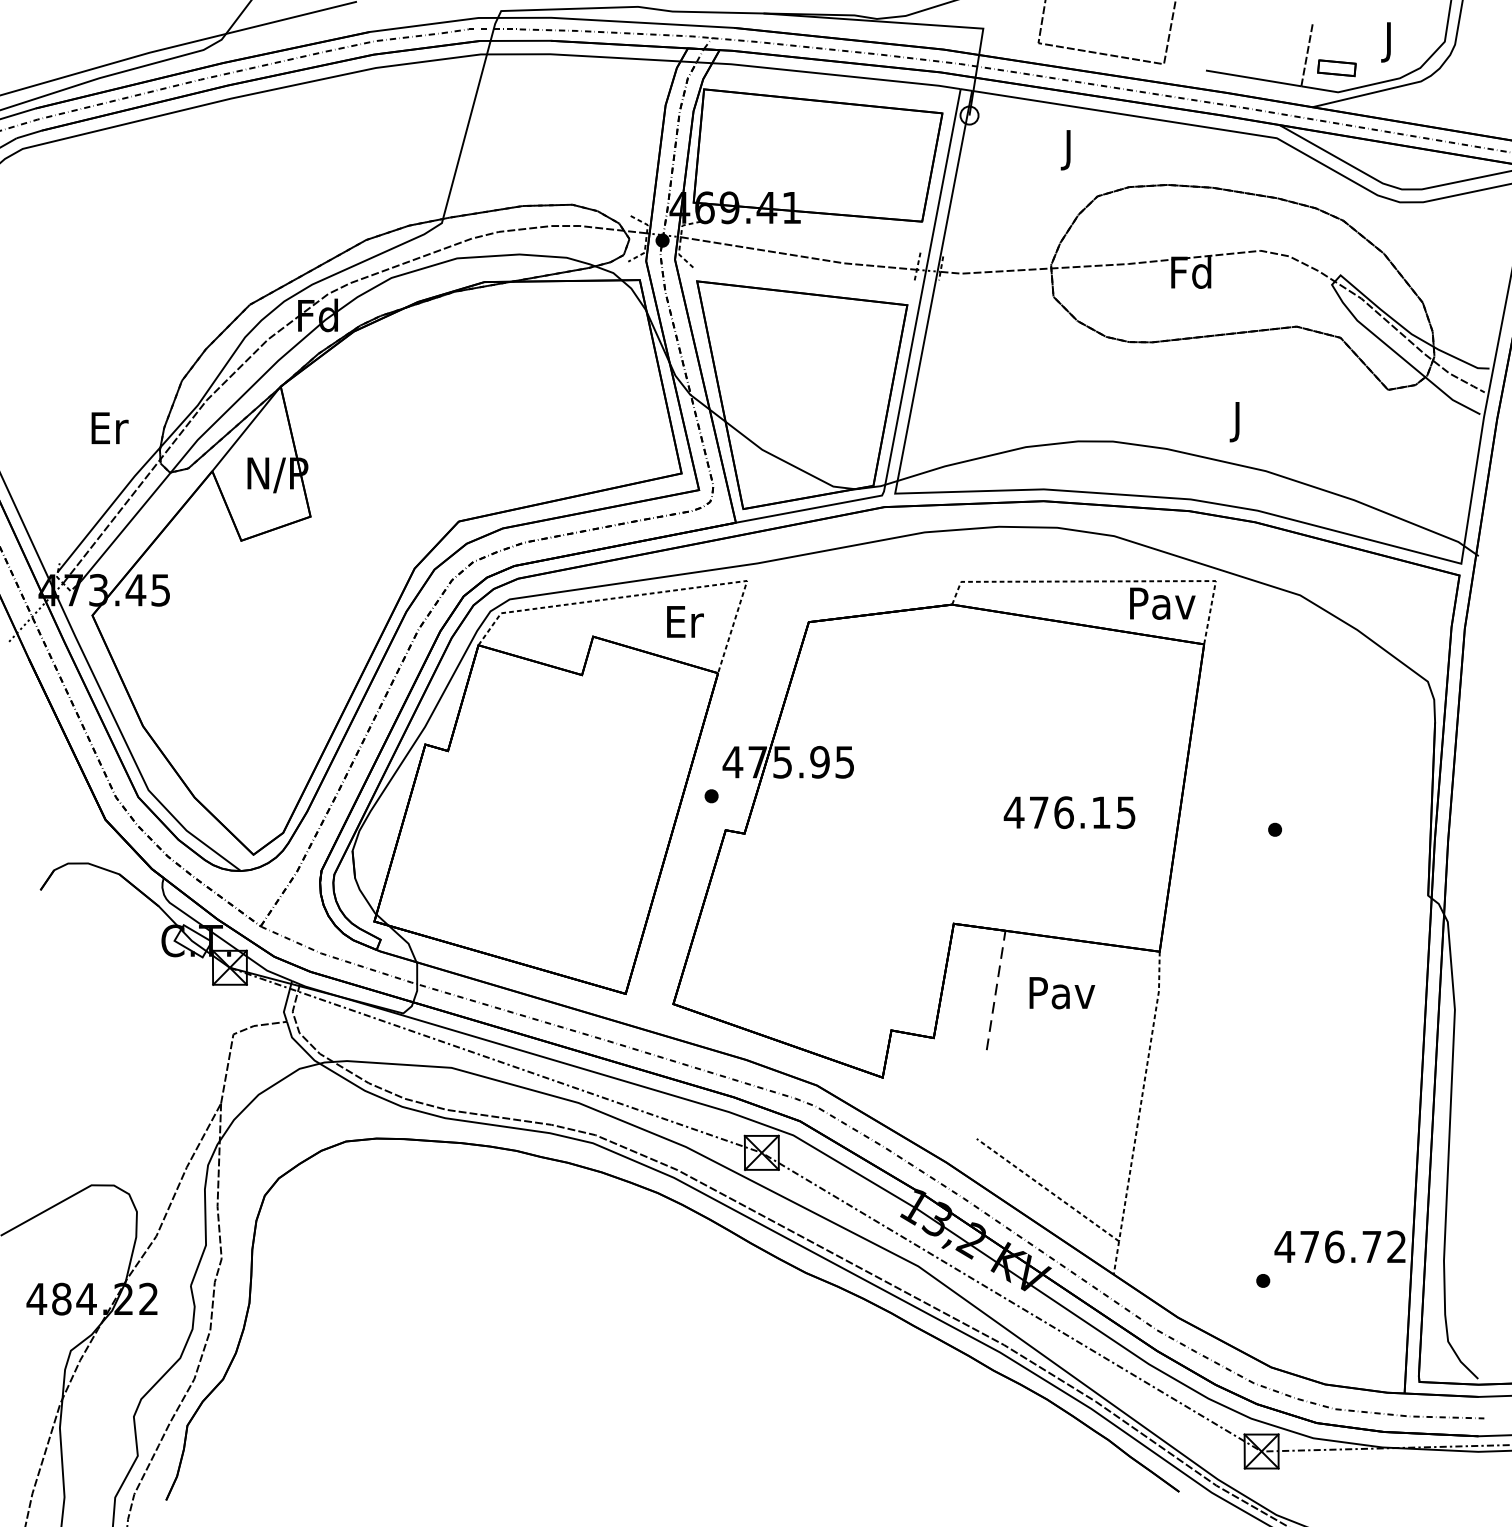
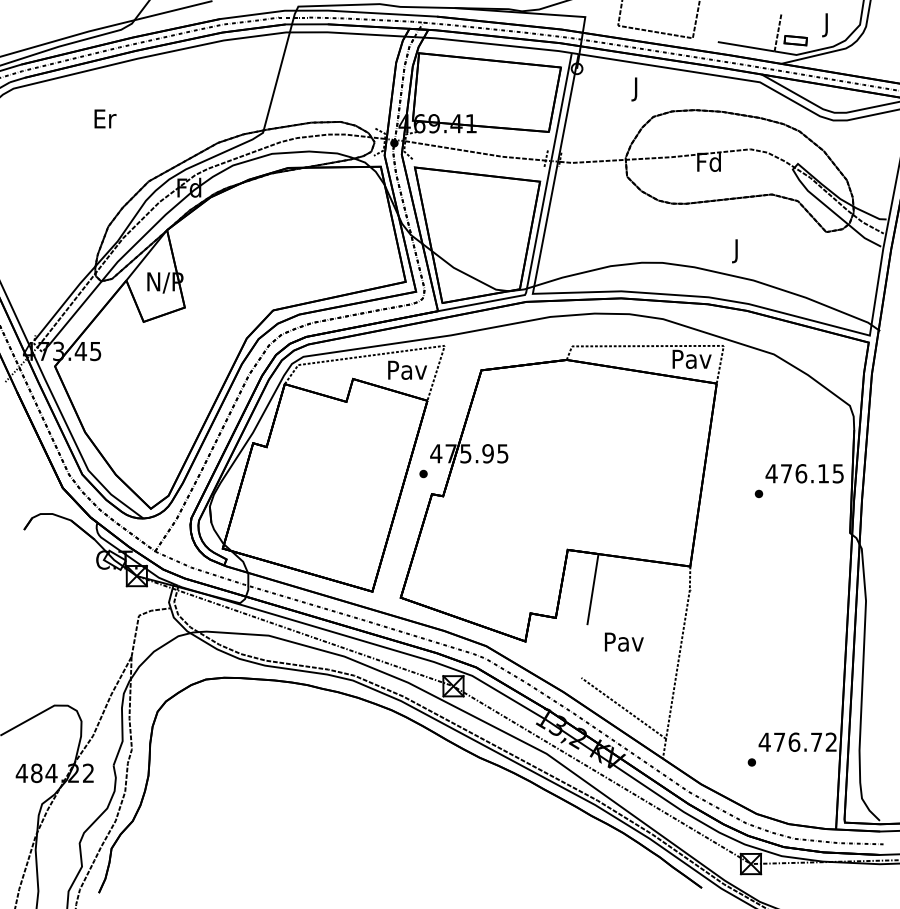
text: (110, 427) -> (105, 118), moved
text: (684, 620) -> (407, 369), Er -> Pav
text: (1069, 812) -> (804, 473), moved
line: (995, 990) -> (592, 589), dashed -> solid
text: (1062, 991) -> (624, 641), moved

